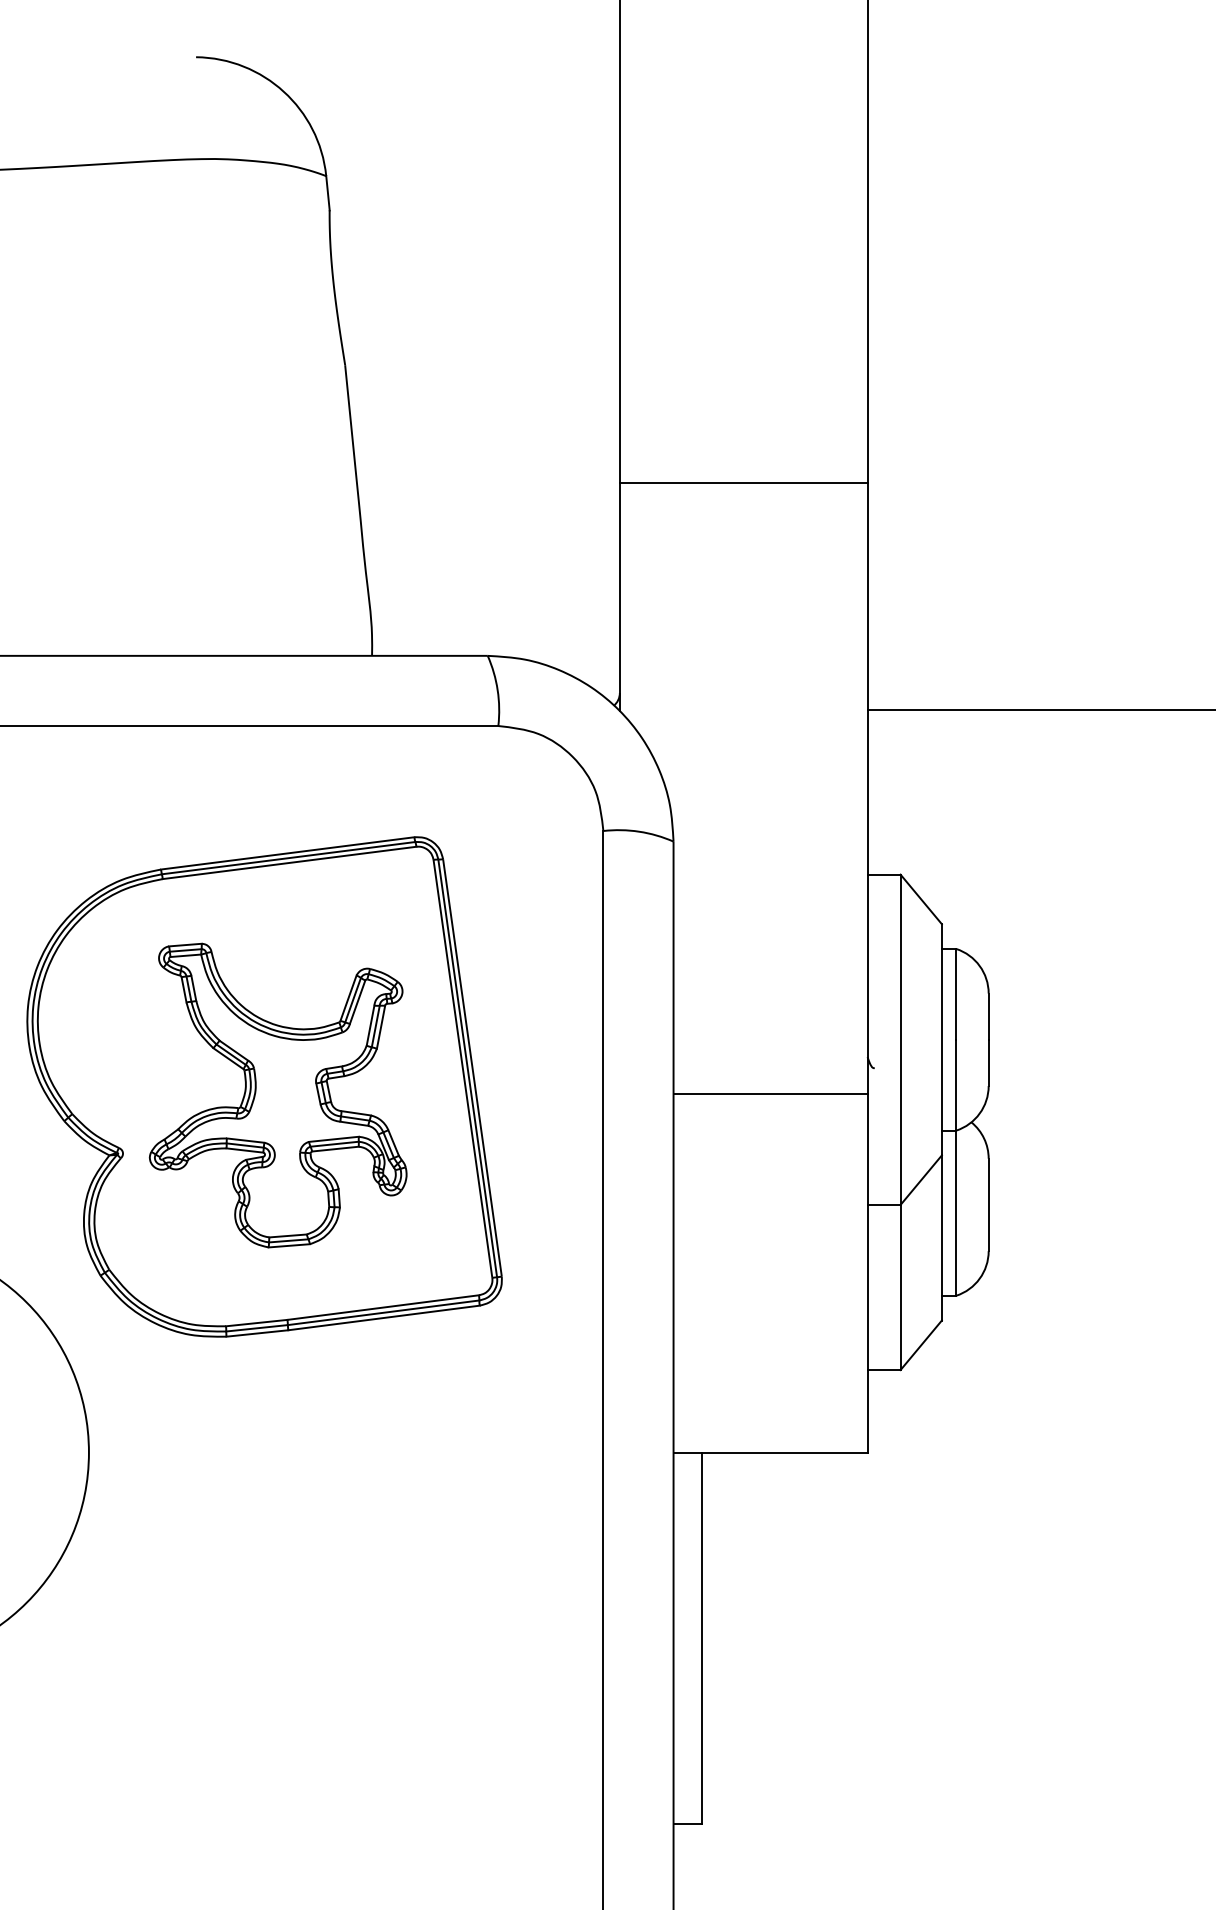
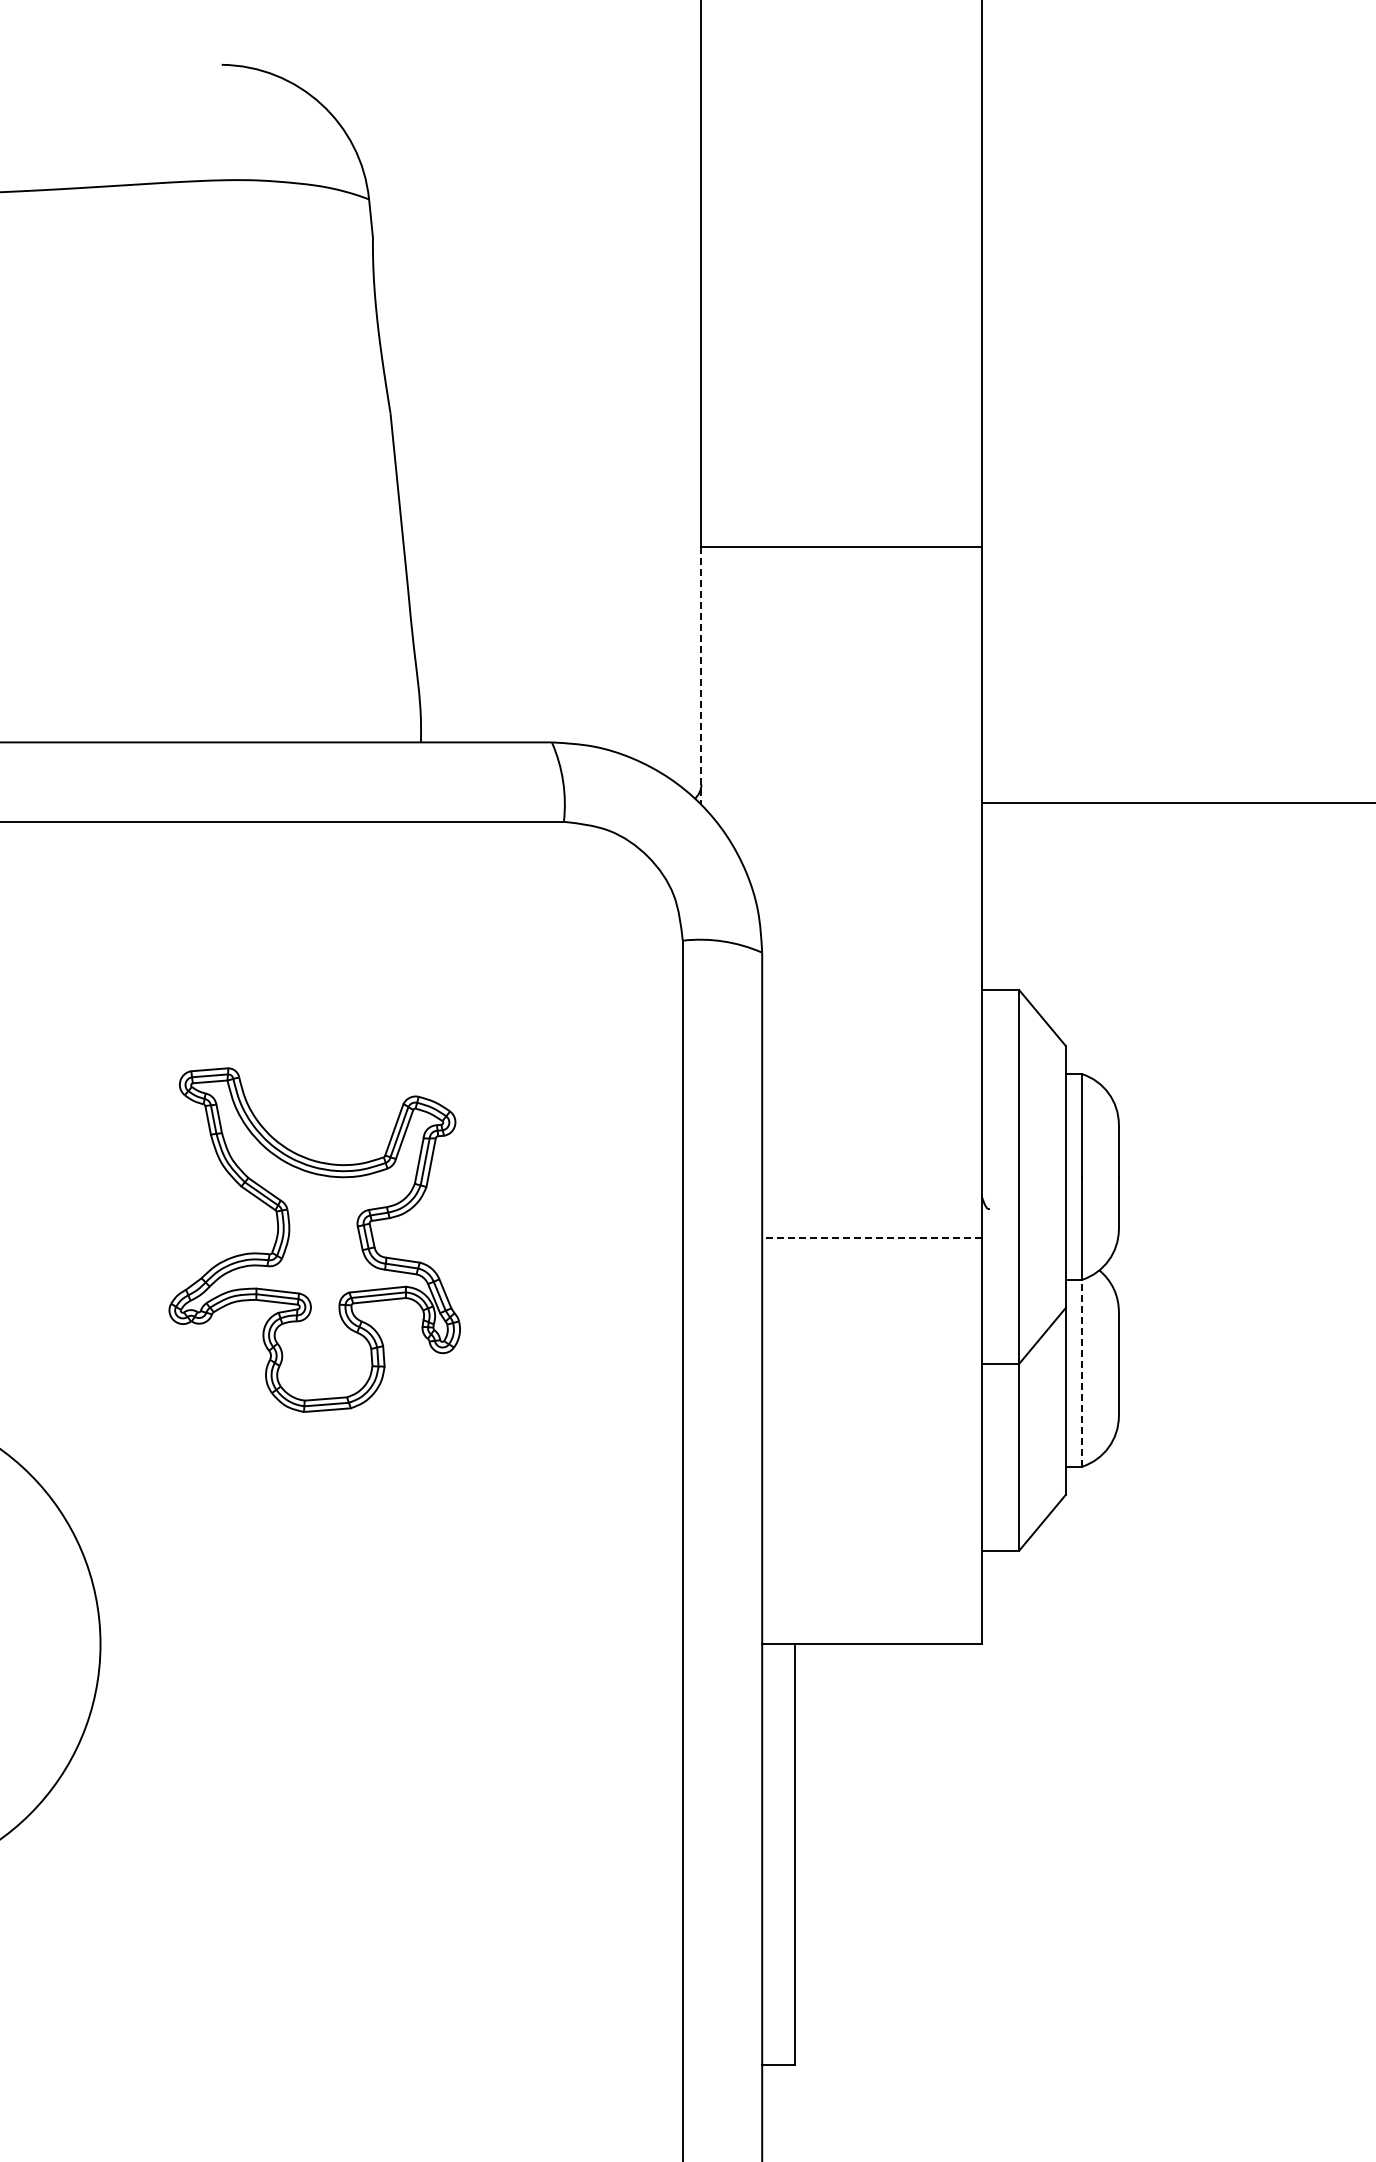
line: (619, 597) -> (701, 676), solid -> dashed
part: (263, 1086) -> (298, 1229), removed
line: (771, 1093) -> (872, 1237), solid -> dashed
line: (956, 1212) -> (1082, 1372), solid -> dashed

